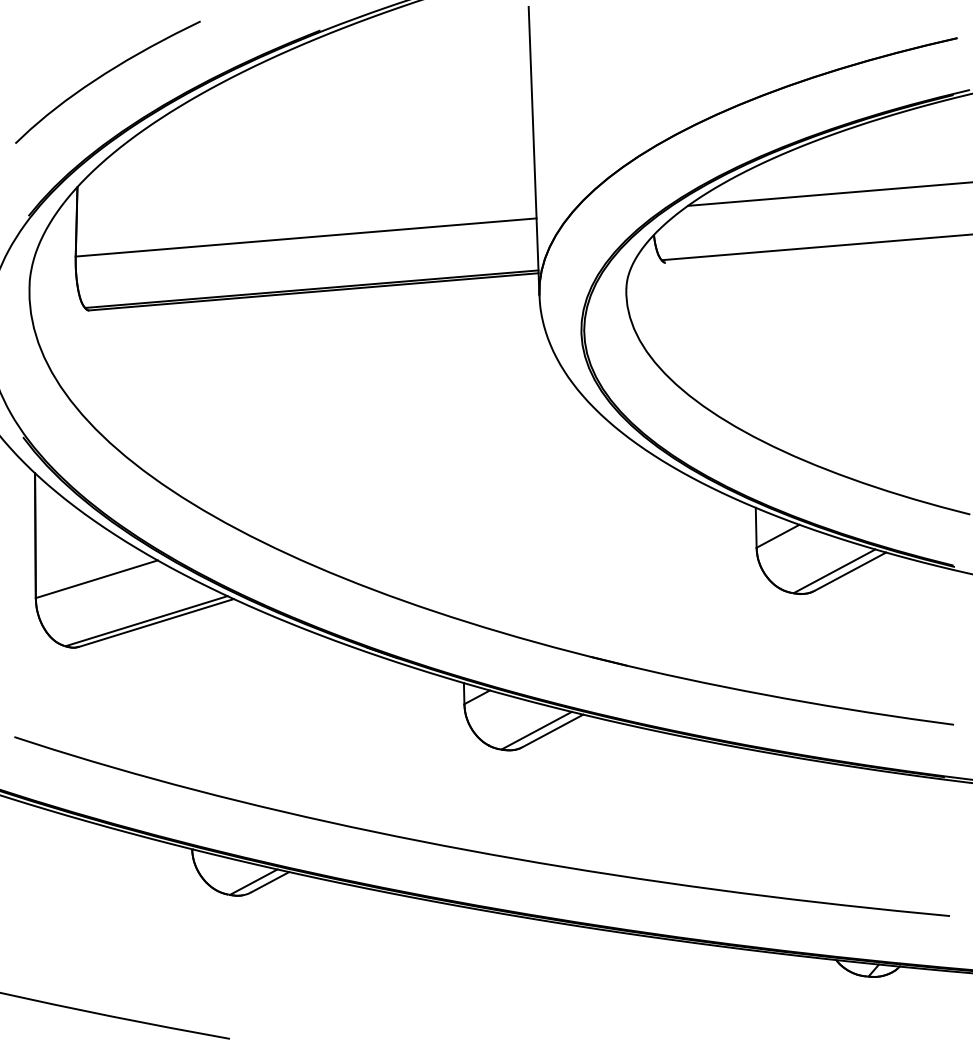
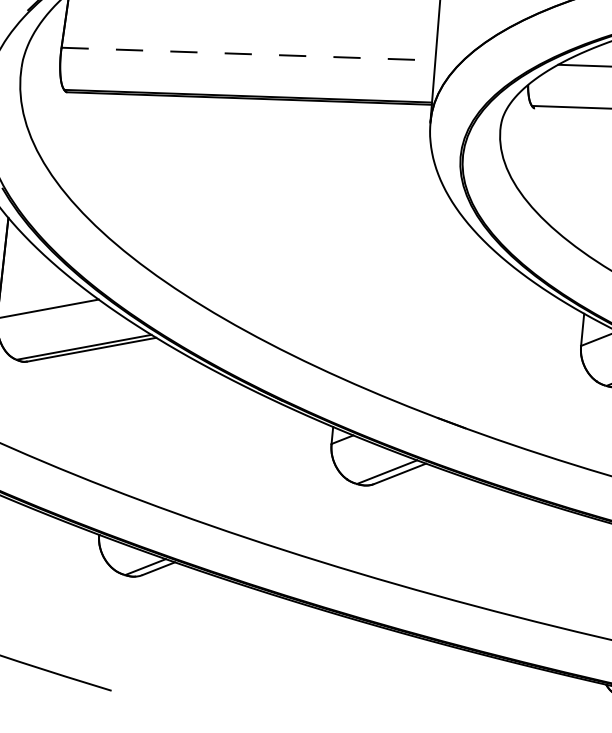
line: (306, 237) -> (248, 54), solid -> dashed

